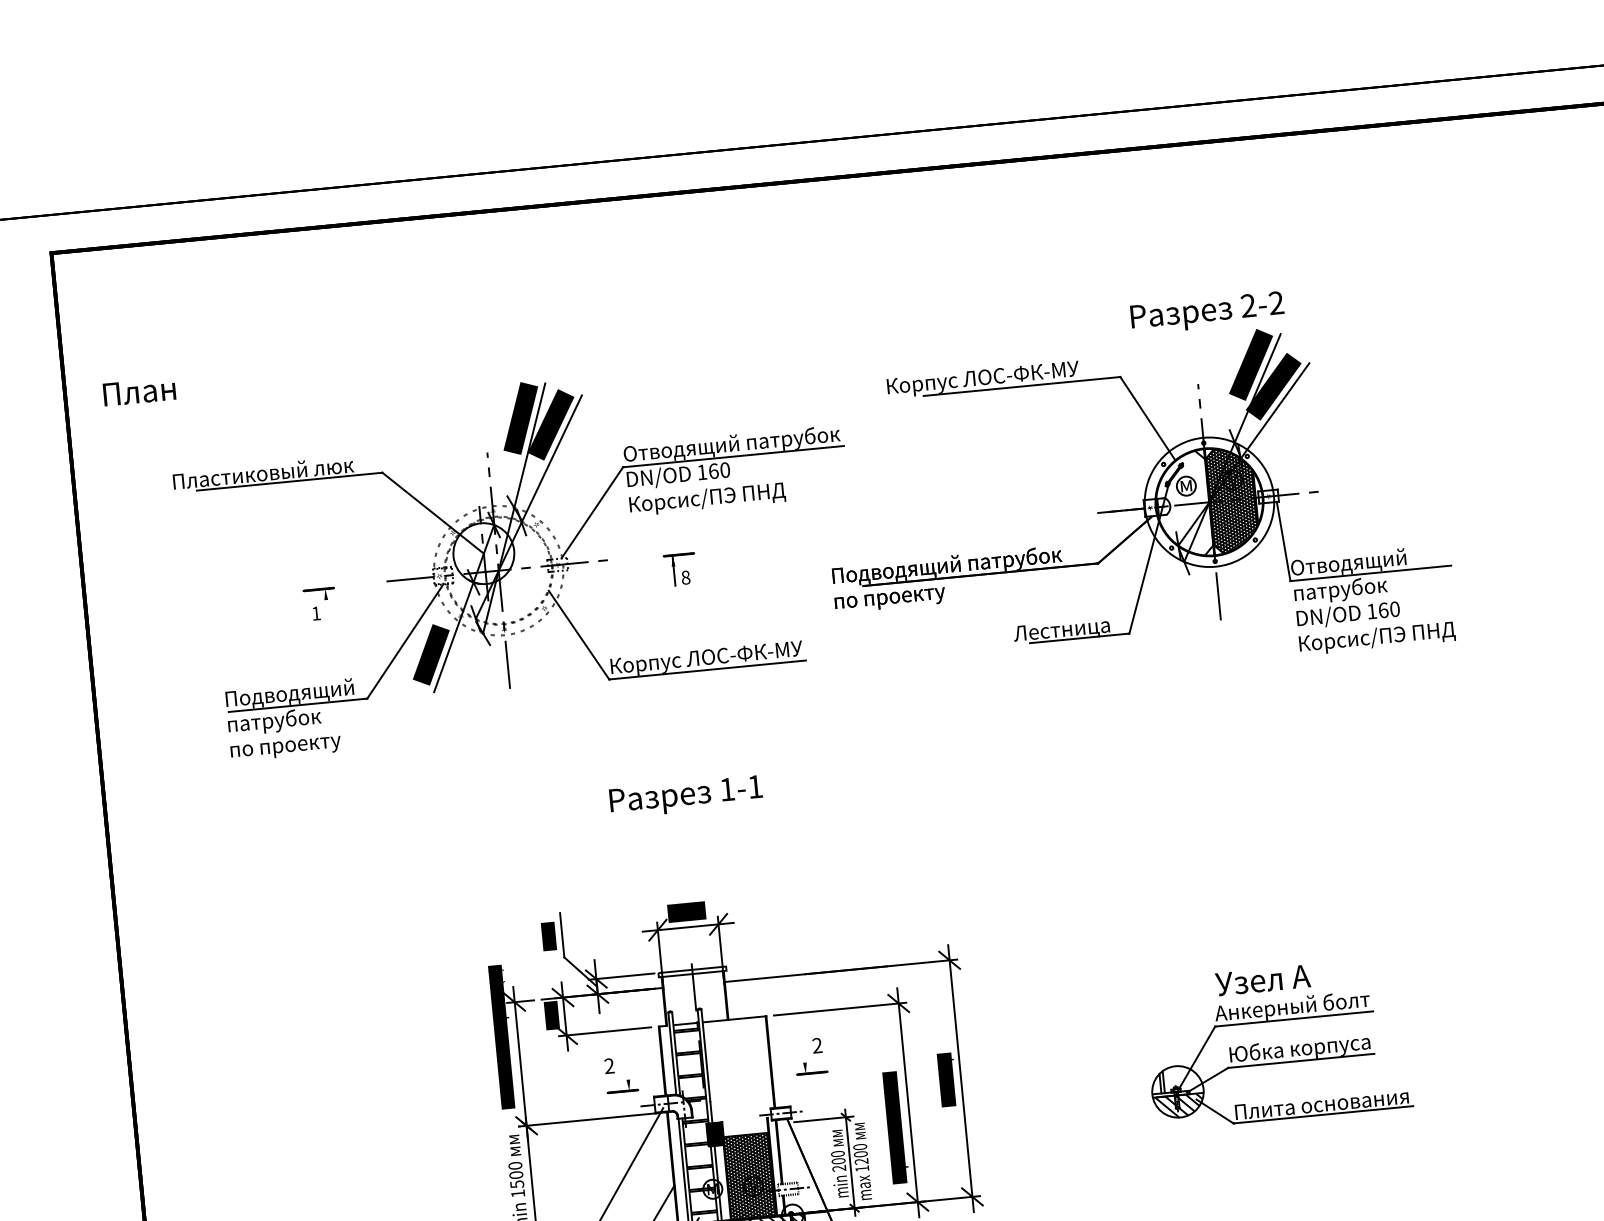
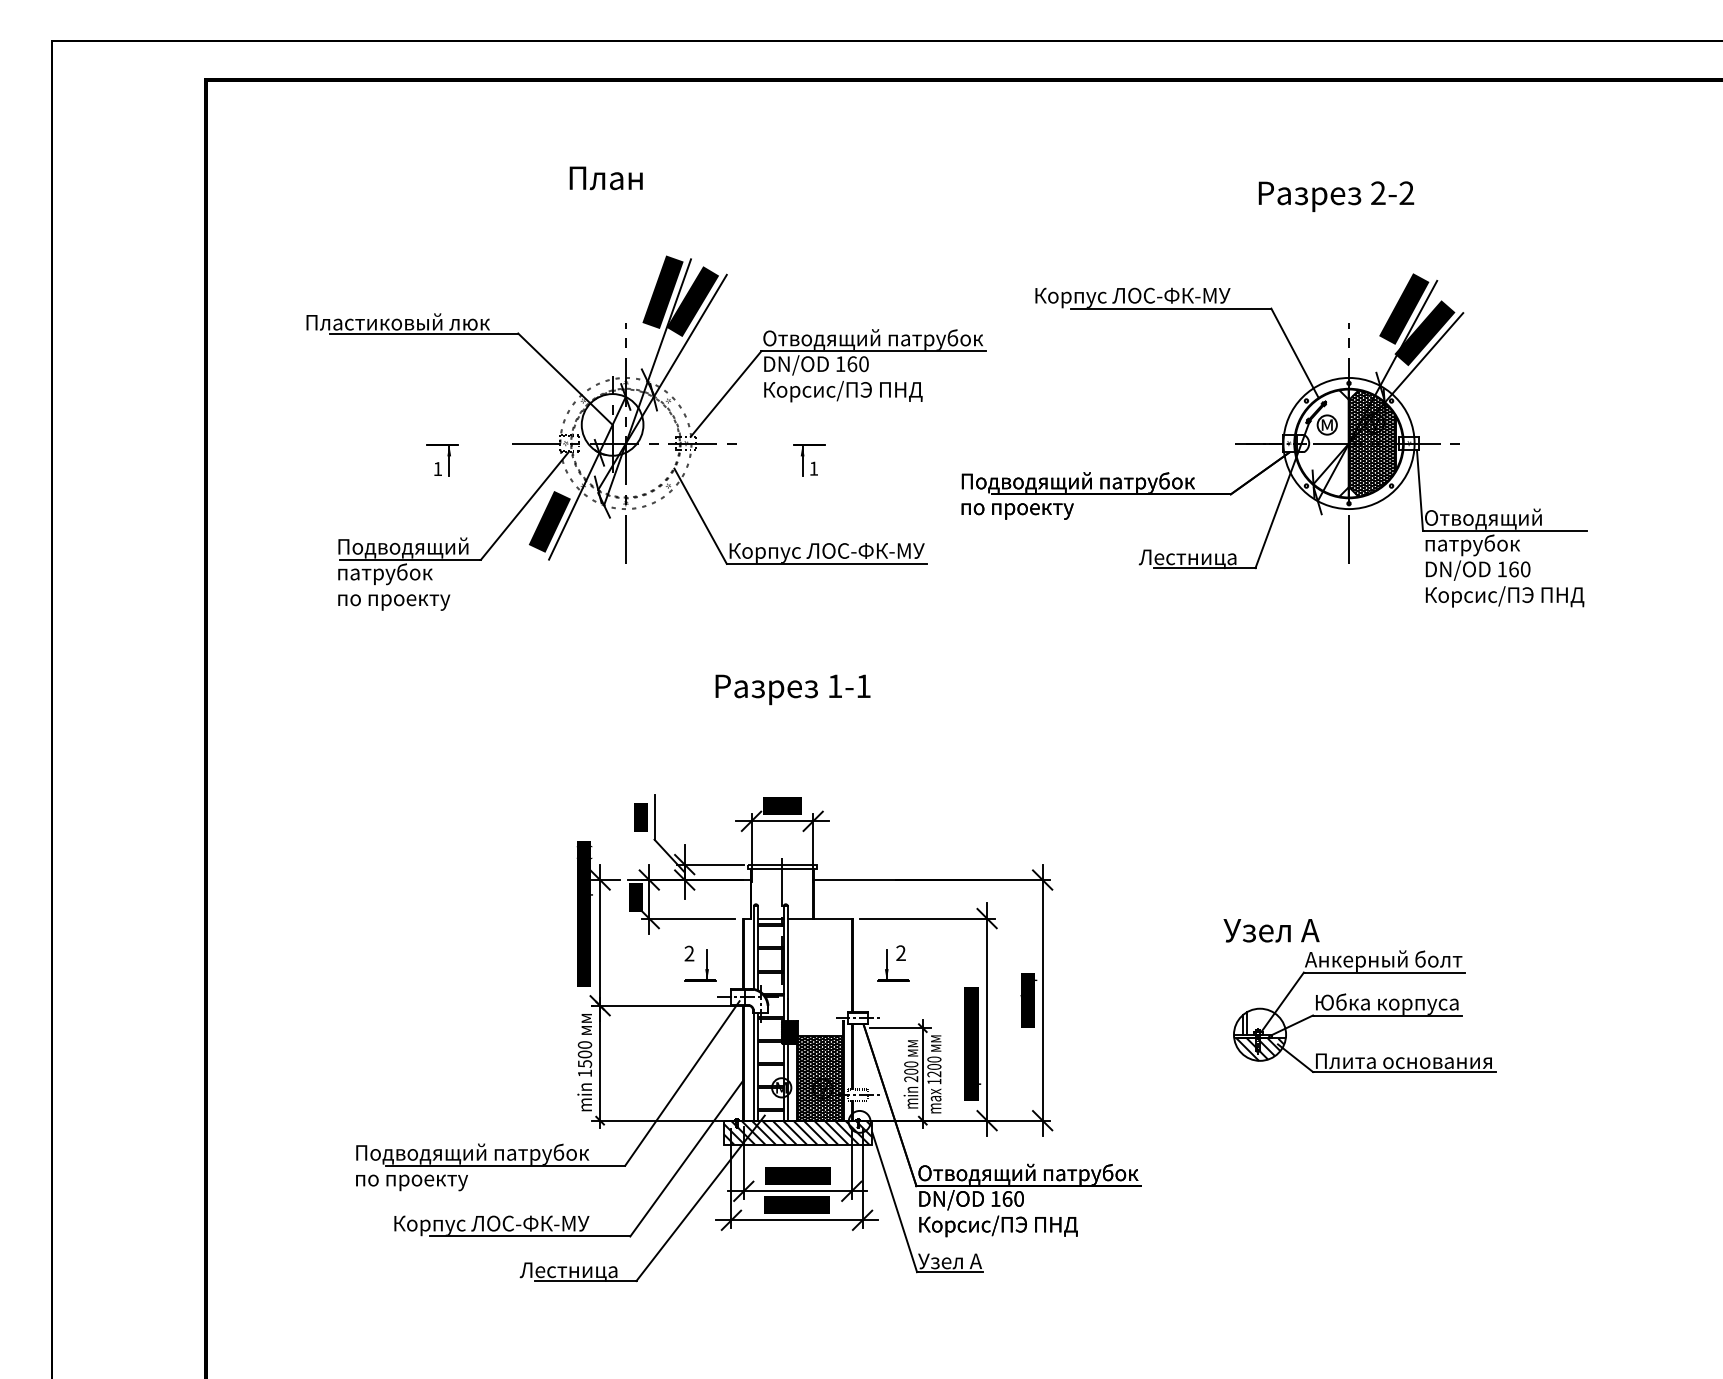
text: (1207, 312) -> (1336, 196), moved
text: (138, 392) -> (605, 178), moved
text: (685, 577) -> (813, 468), 8 -> 1
line: (326, 604) -> (449, 460), added
text: (1262, 980) -> (1271, 930), moved
line: (804, 1058) -> (886, 964), added
line: (628, 1075) -> (707, 964), added

